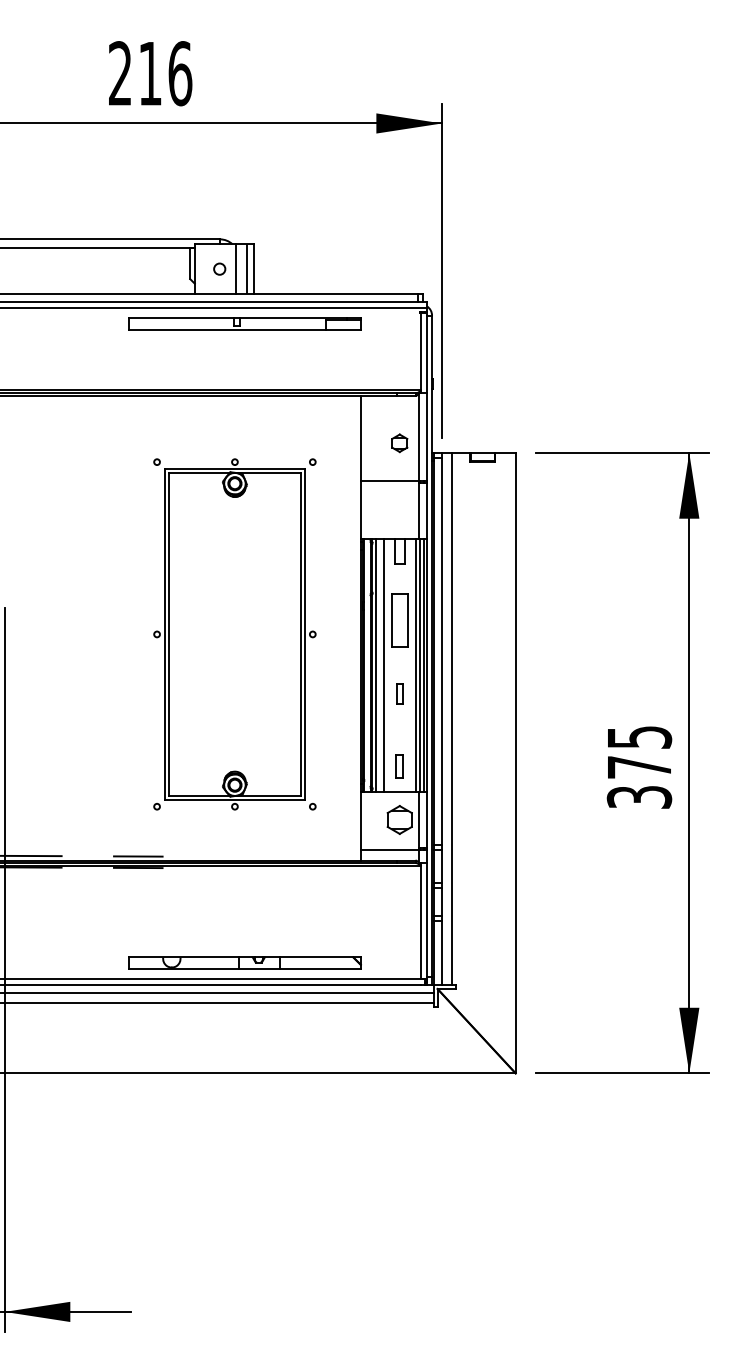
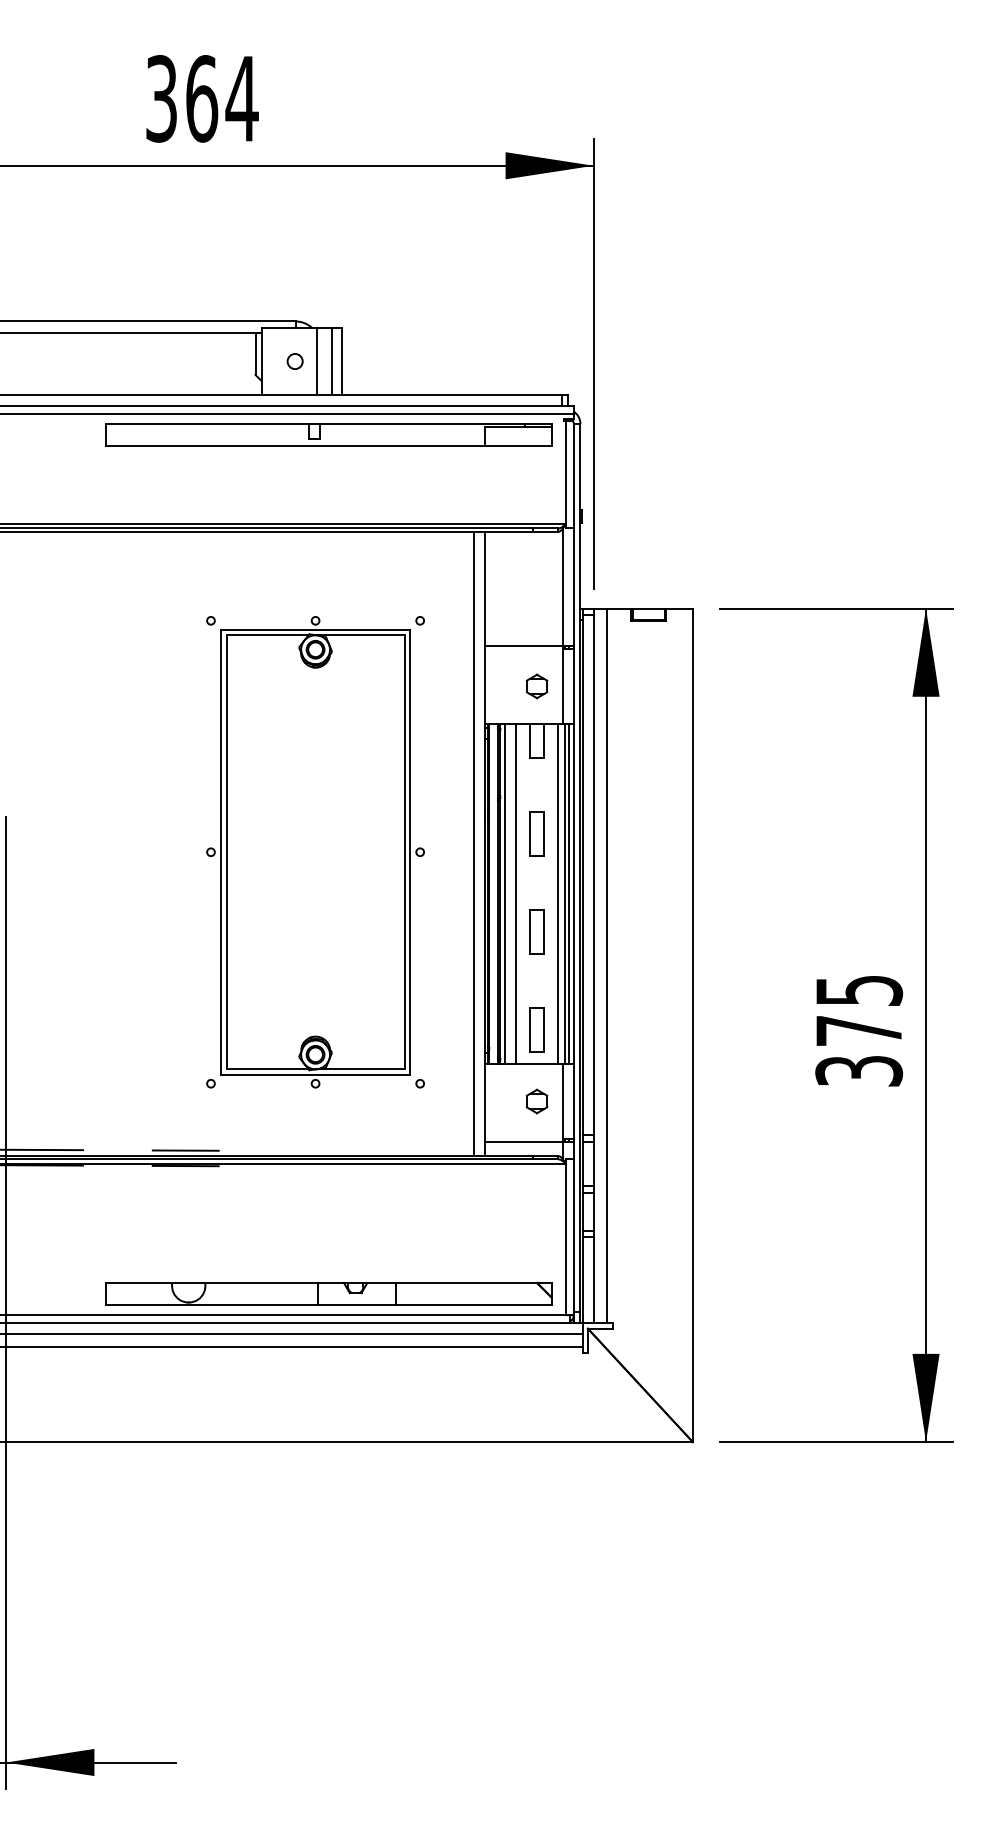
text: (150, 73) -> (202, 98), 216 -> 364
part: (244, 323) -> (328, 434), size x1.43
part: (399, 443) -> (536, 686), moved
part: (399, 620) -> (536, 833), size x0.62
line: (352, 627) -> (473, 843), added
part: (399, 693) -> (536, 931), size x1.67
part: (399, 766) -> (536, 1029), size x1.43
part: (399, 819) -> (536, 1101), size x0.62
part: (244, 962) -> (328, 1293), size x1.43

